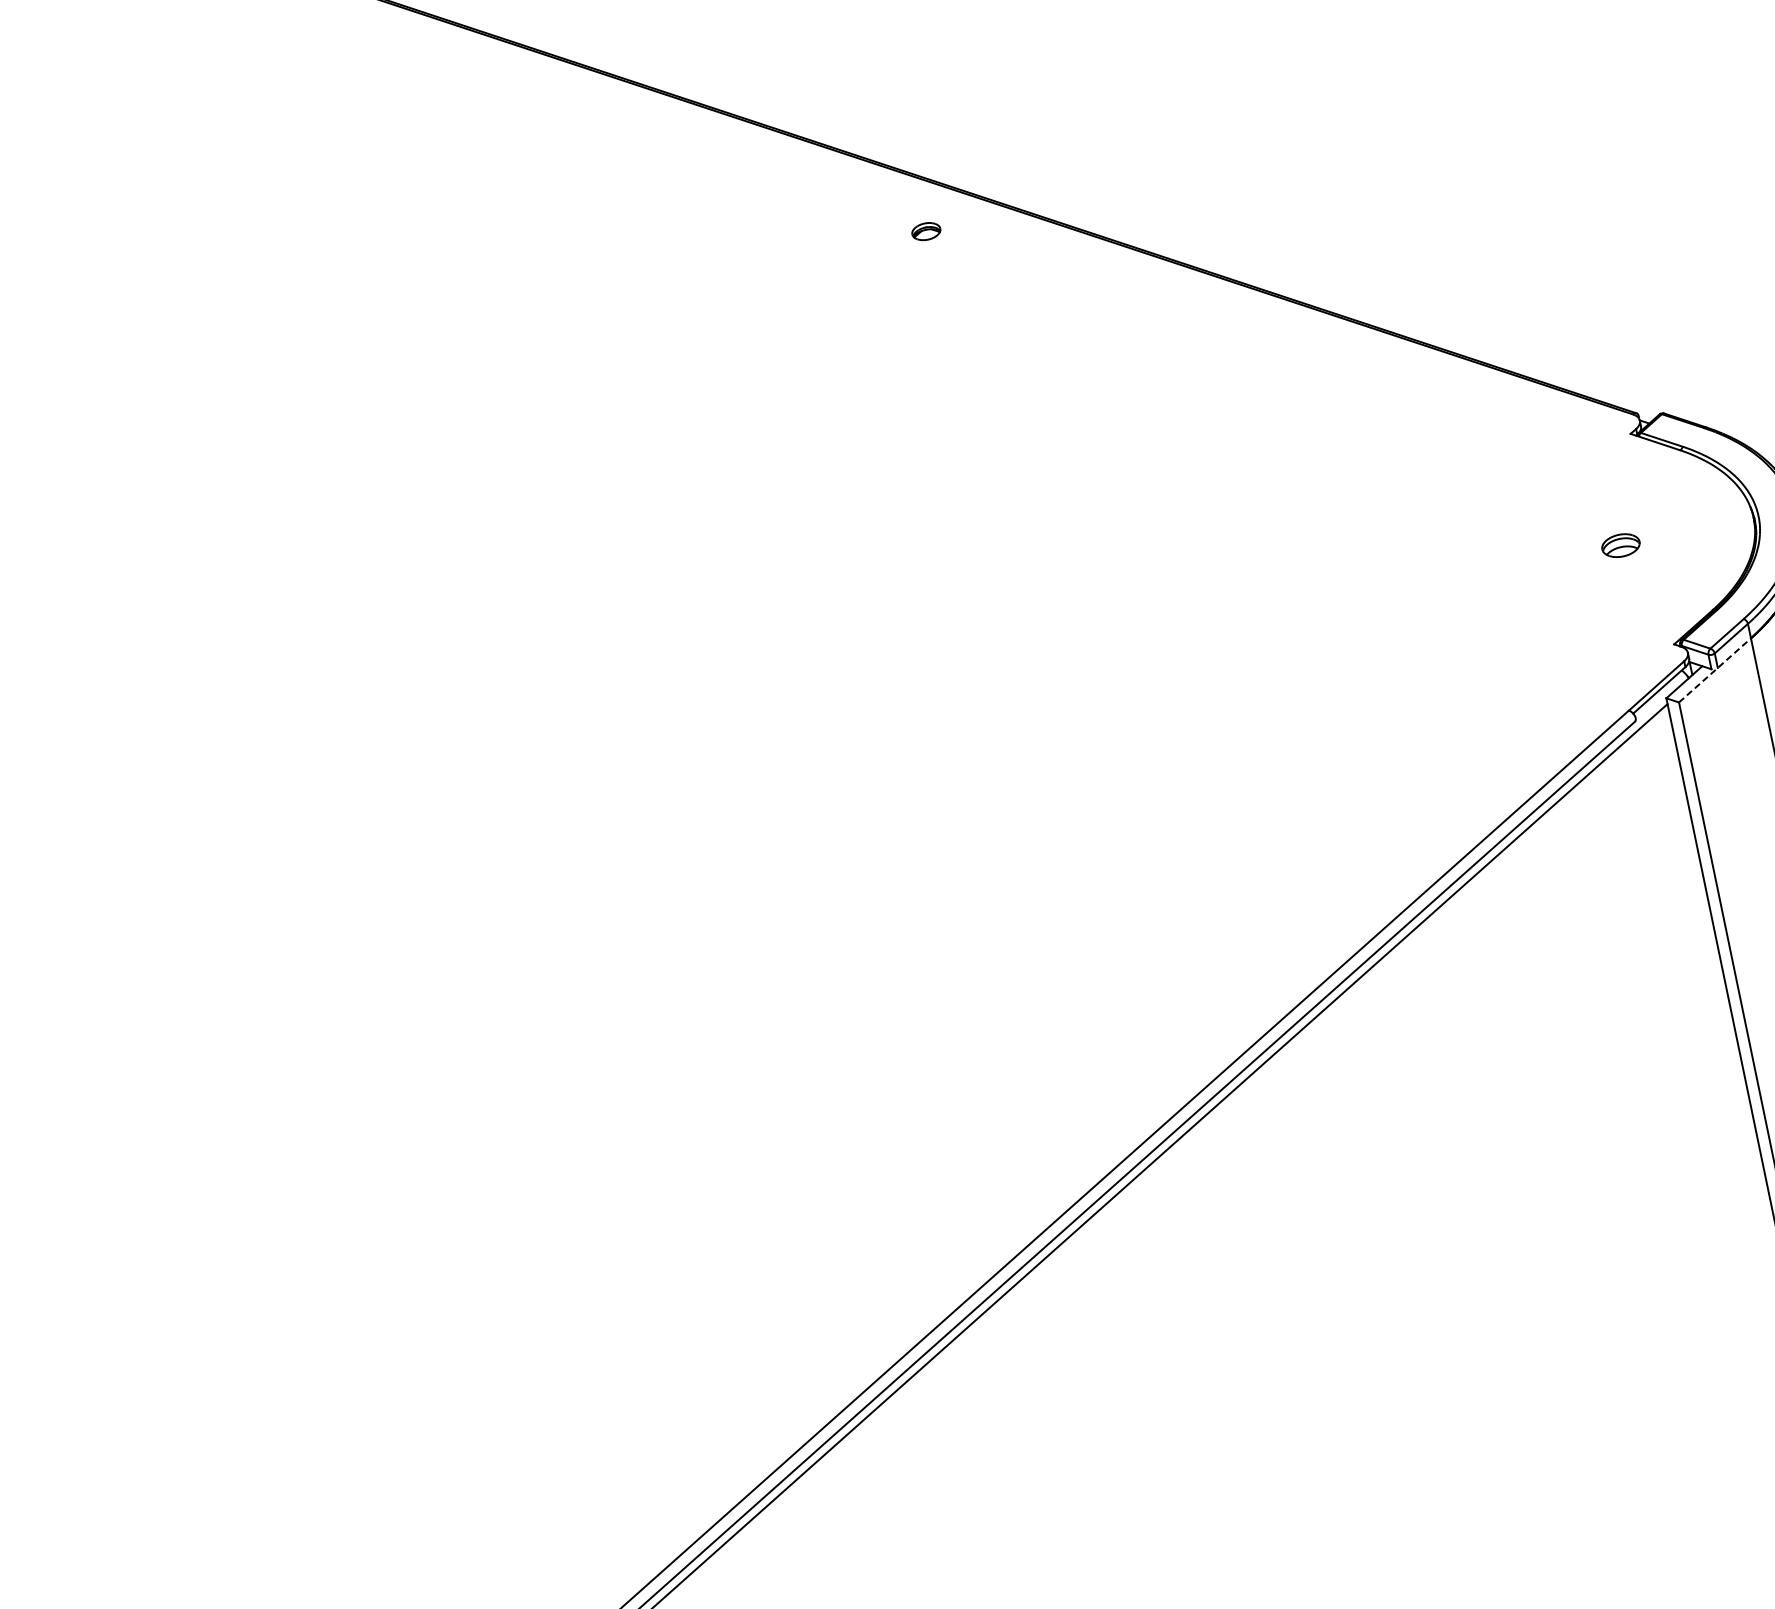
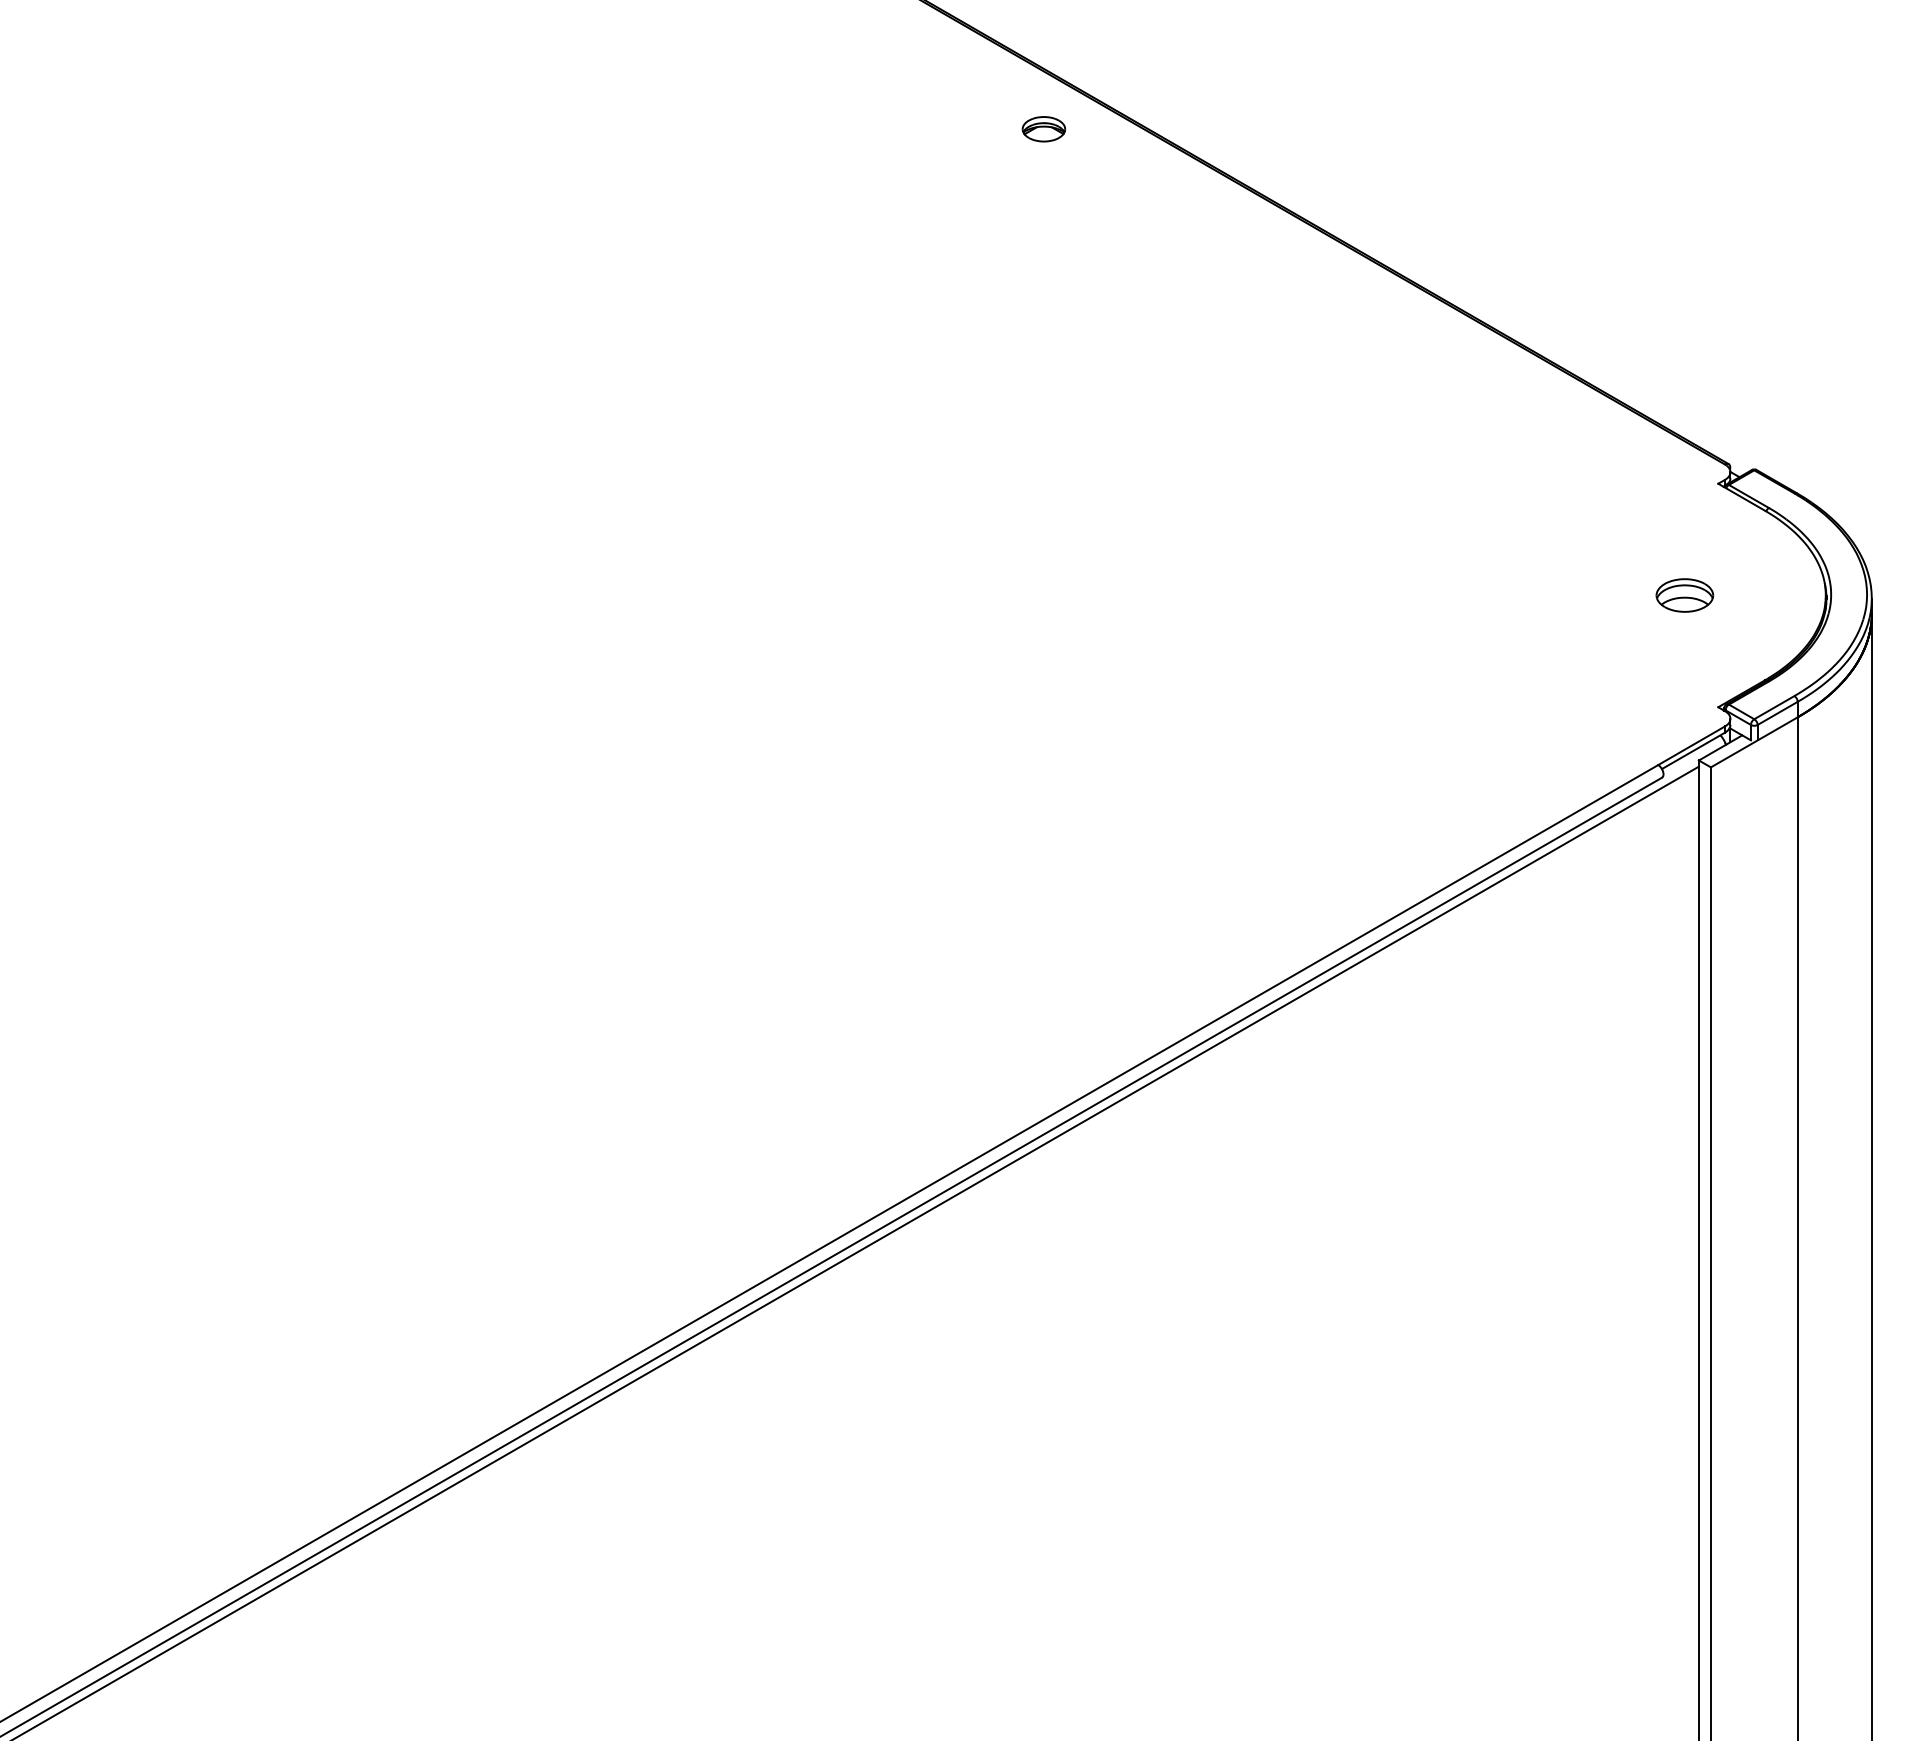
part: (925, 231) -> (1043, 129), size x1.43
part: (1620, 545) -> (1684, 595), size x1.43
line: (1715, 670) -> (1754, 742), dashed -> solid

